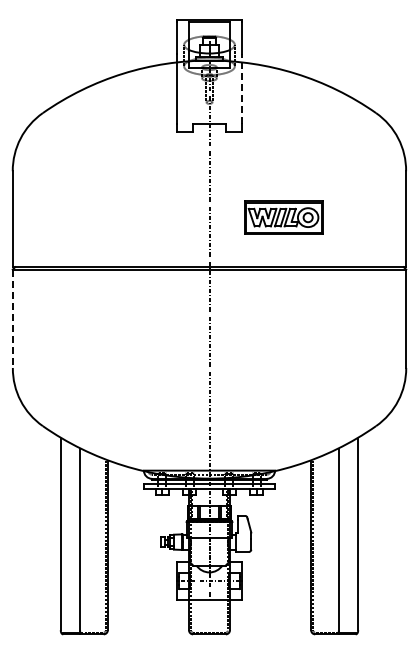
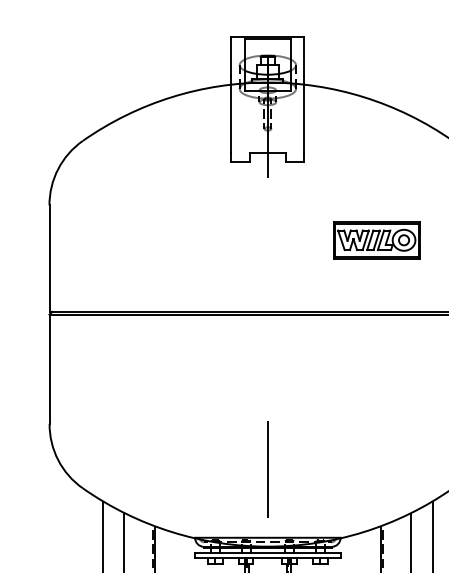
line: (242, 89) -> (304, 114), dashed -> solid
part: (283, 217) -> (376, 240), moved
line: (12, 319) -> (49, 370), dashed -> solid

